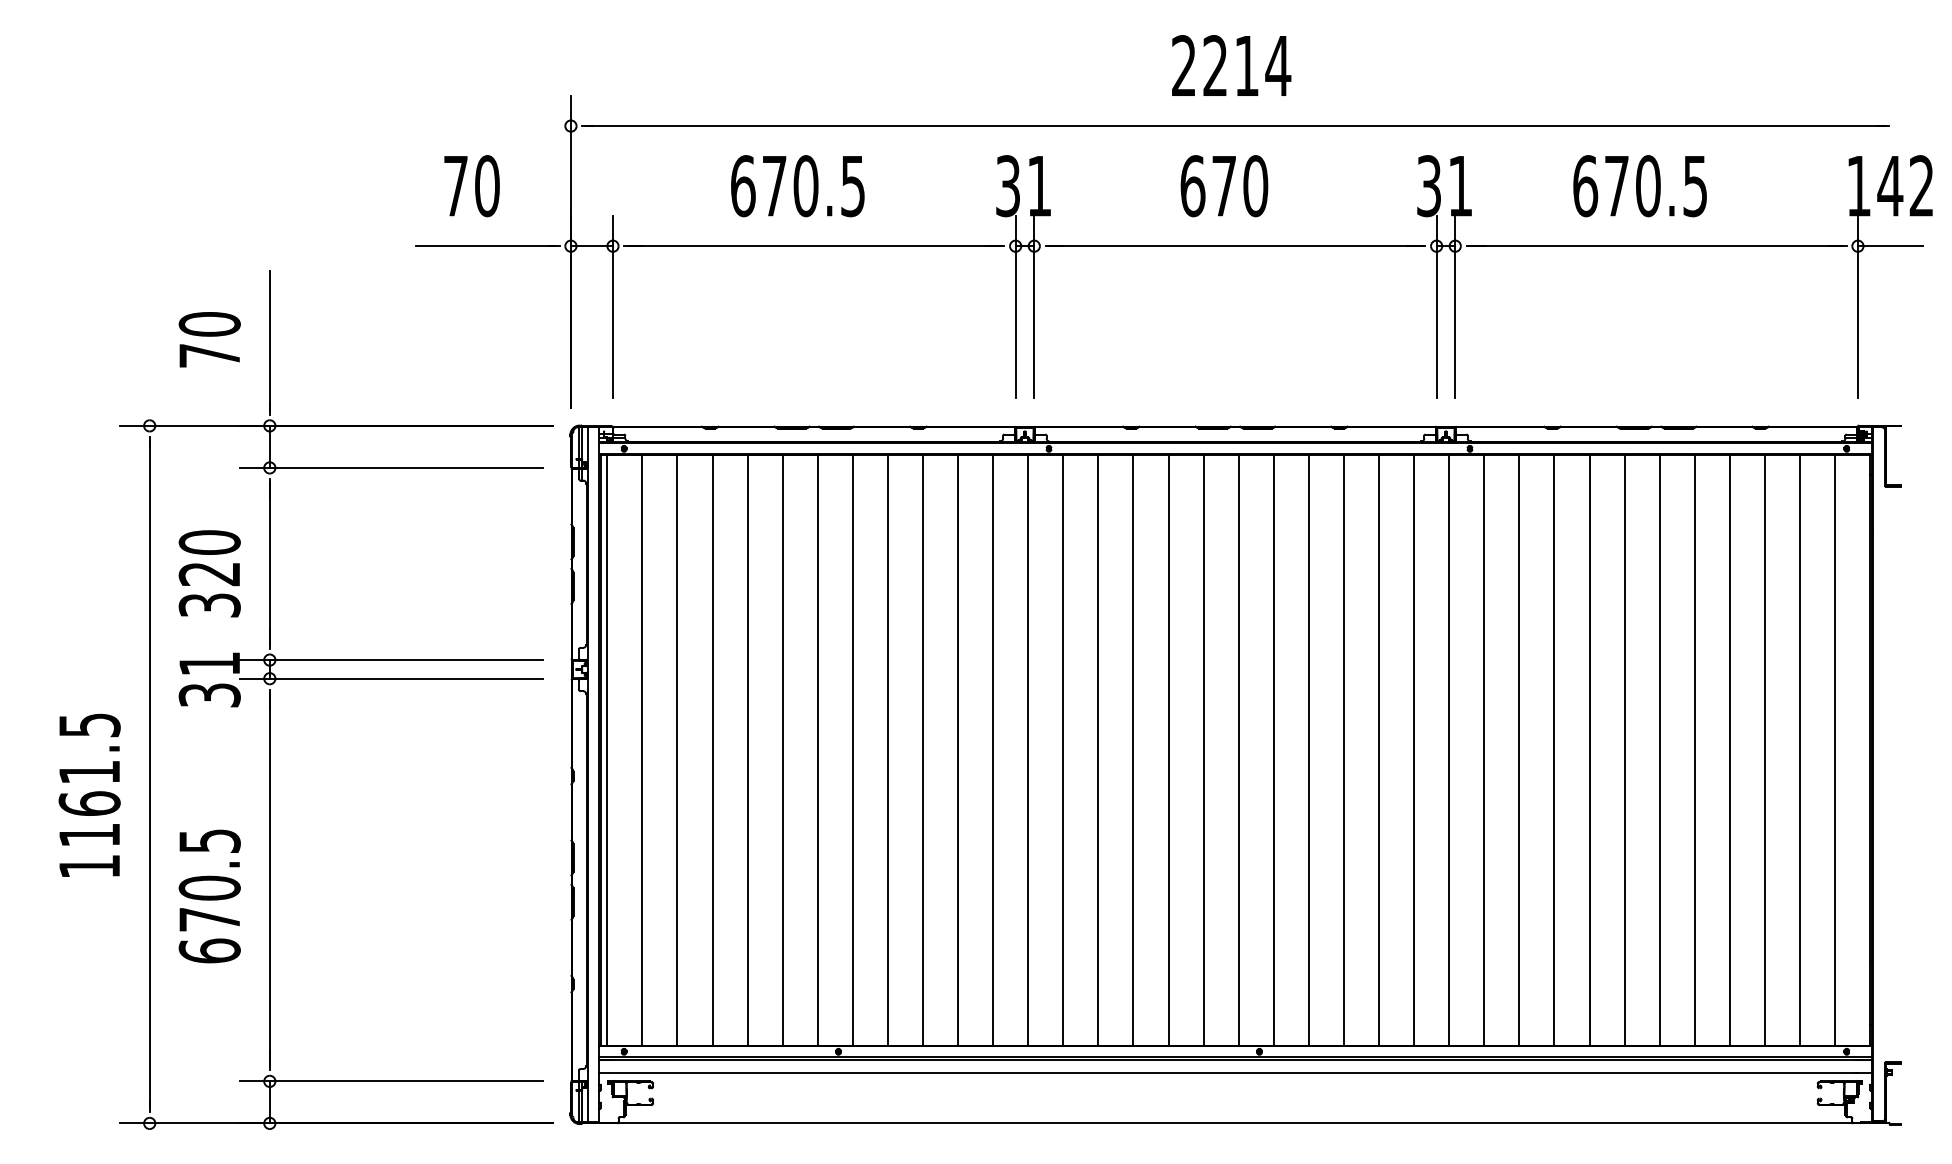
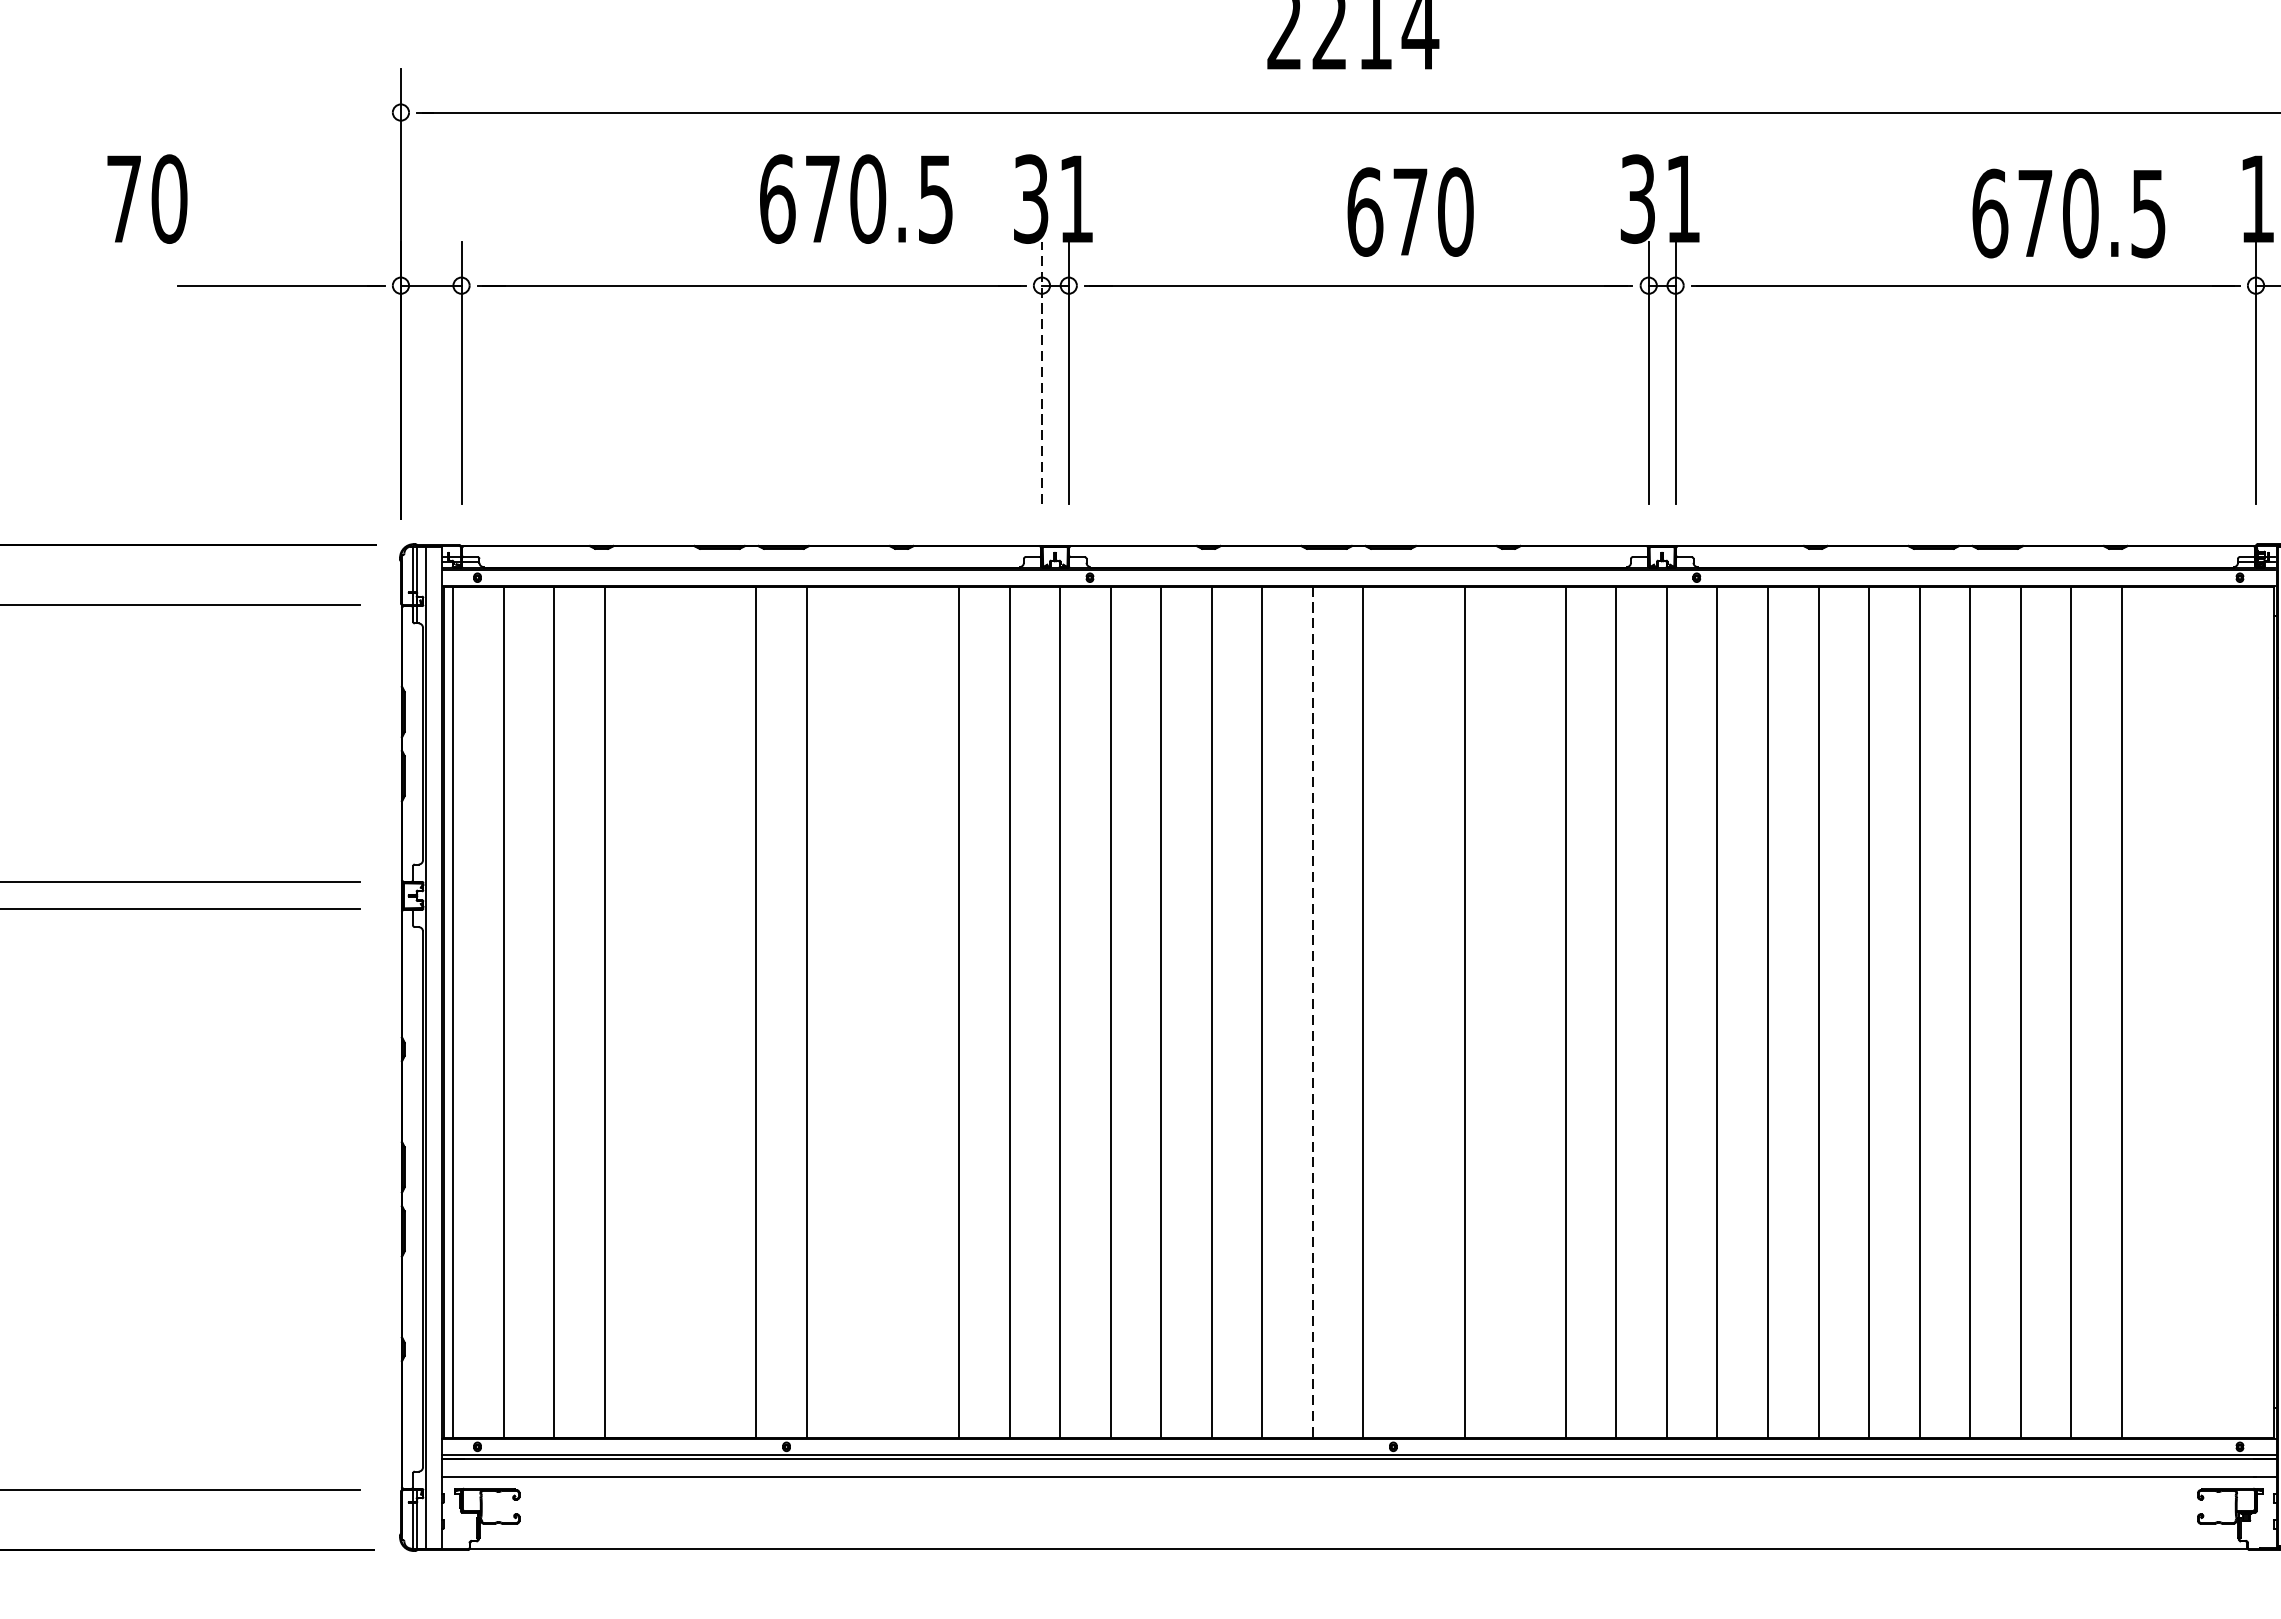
text: (471, 186) -> (146, 199), moved
text: (797, 186) -> (855, 199), moved
text: (1224, 186) -> (1410, 212), moved
text: (1639, 186) -> (2067, 214), moved
line: (1015, 306) -> (1041, 372), solid -> dashed
line: (747, 749) -> (655, 1011), removed
line: (782, 749) -> (705, 1011), removed
line: (887, 749) -> (857, 1011), removed
line: (922, 749) -> (907, 1011), removed
line: (1273, 749) -> (1413, 1011), removed
line: (1343, 749) -> (1514, 1011), removed
line: (1800, 749) -> (2173, 1011), removed
line: (1835, 749) -> (2223, 1011), removed
line: (1203, 750) -> (1312, 1012), solid -> dashed

